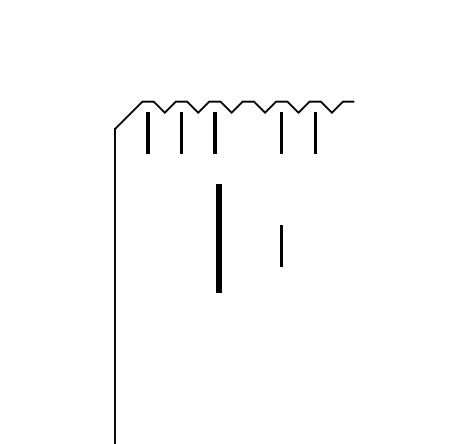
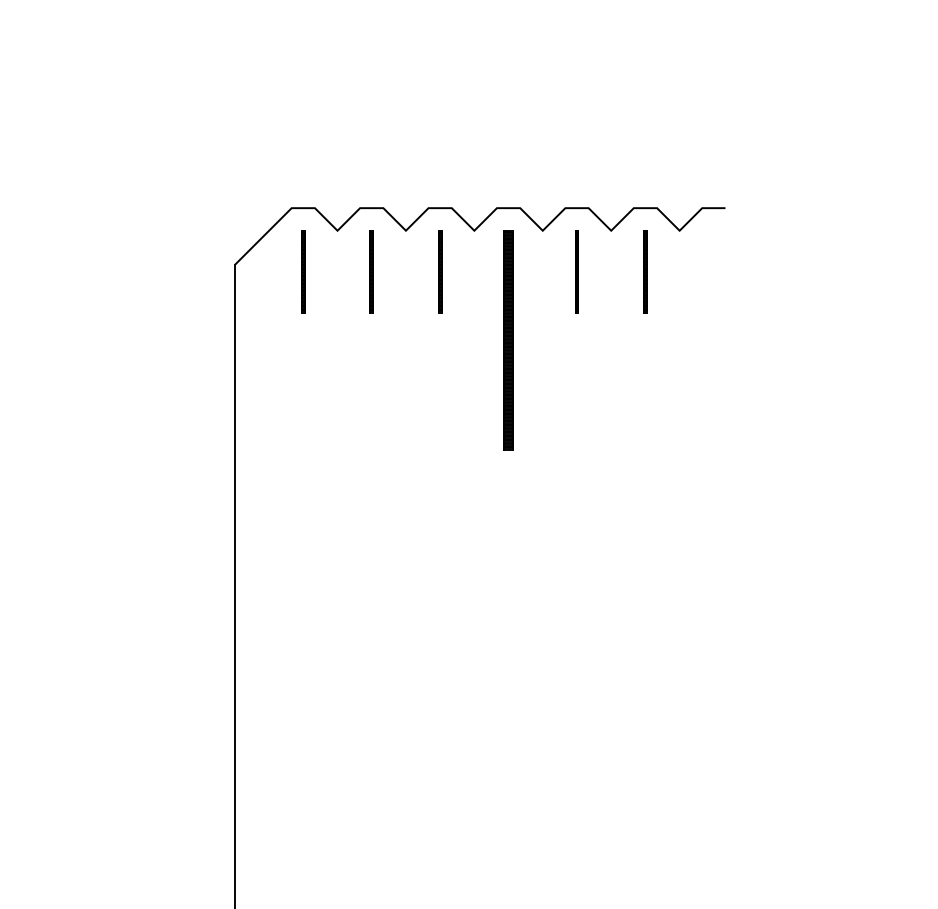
part: (218, 238) -> (506, 340), moved
line: (281, 245) -> (576, 502), removed

